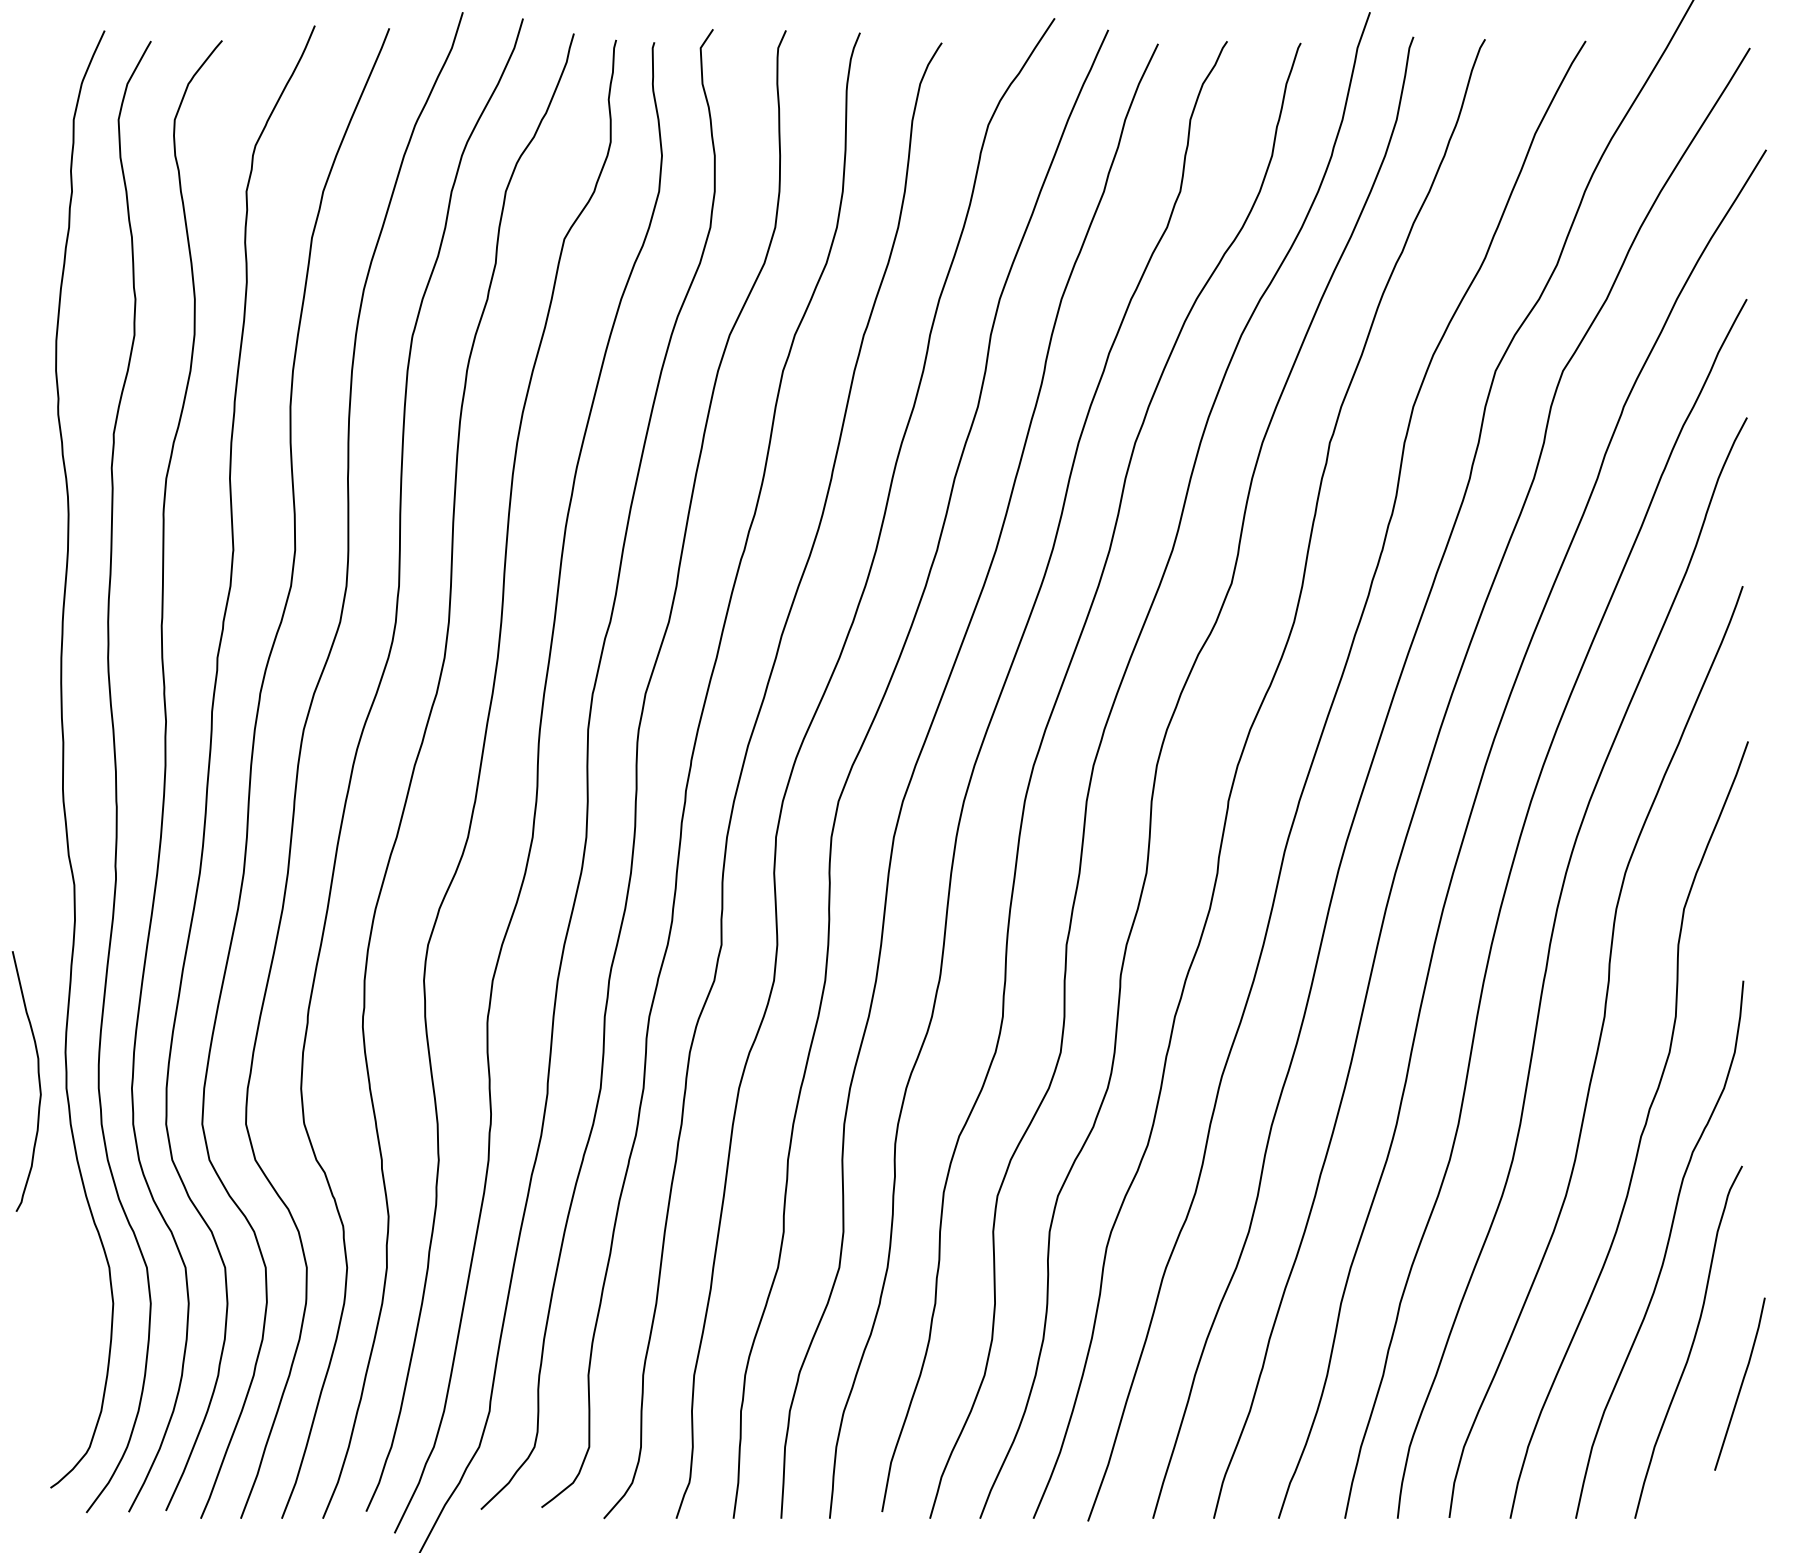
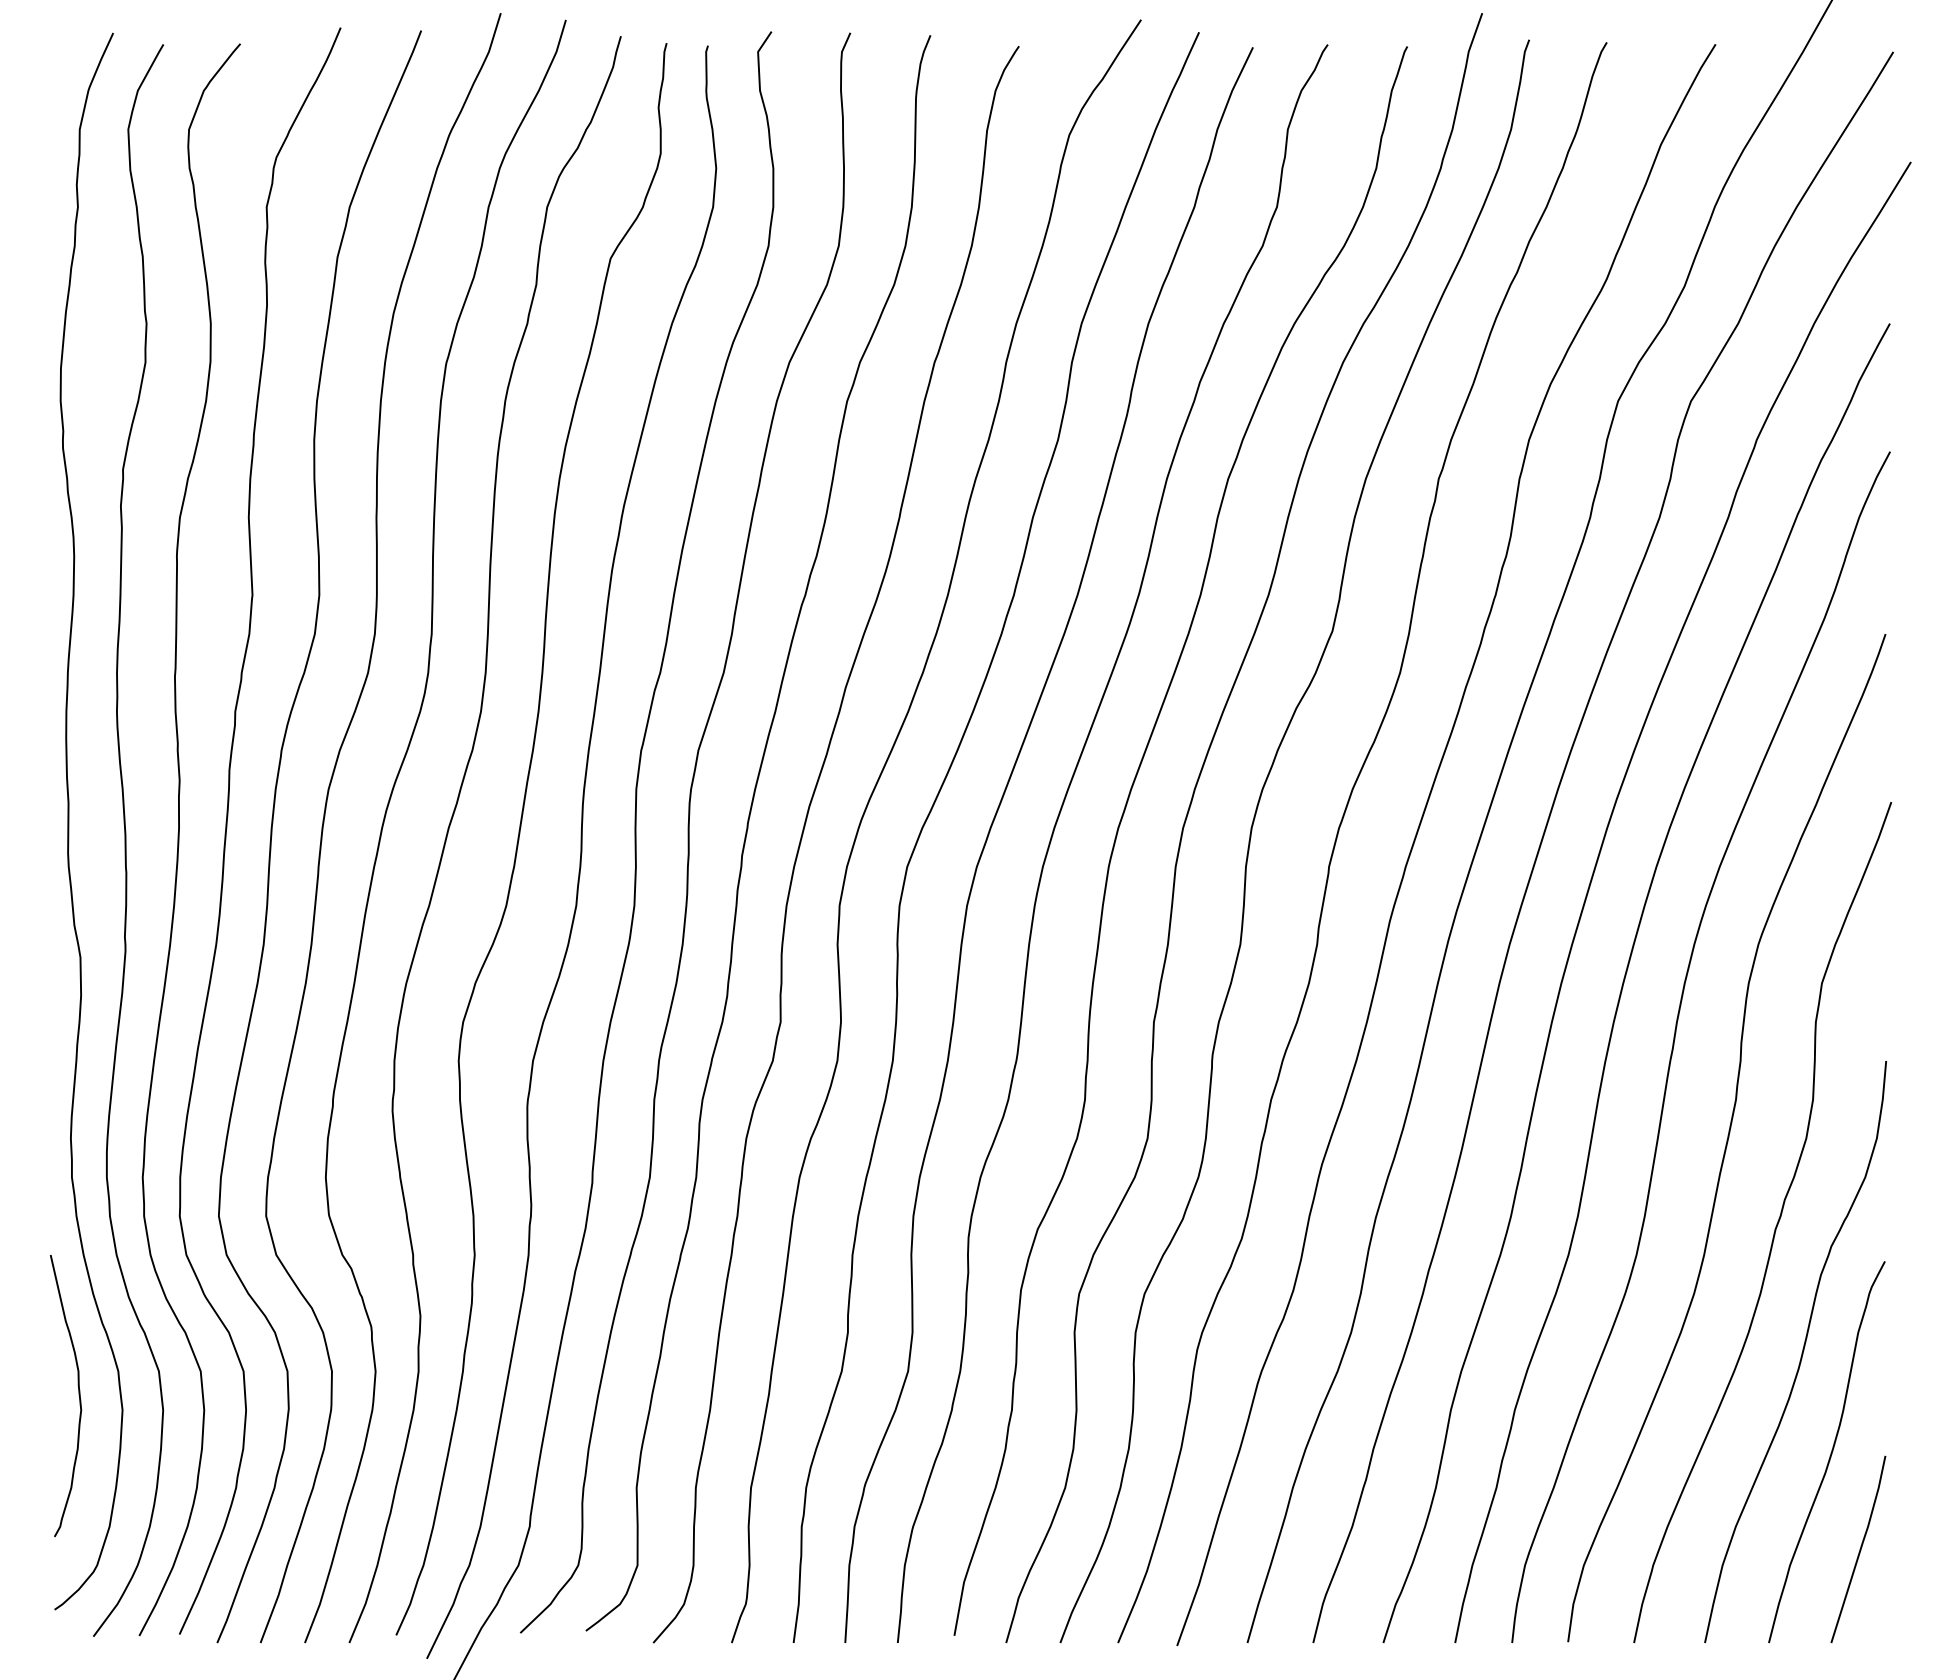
curve: (38, 1081) -> (78, 1395), moved
line: (1740, 1384) -> (1859, 1549), moved

